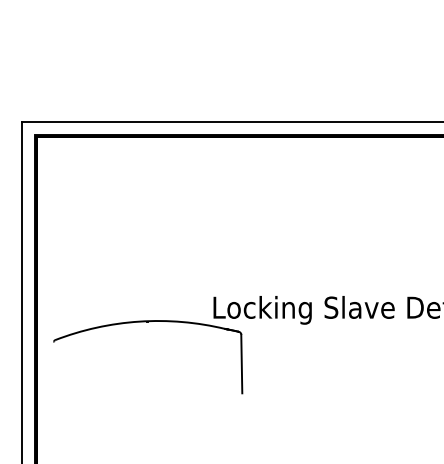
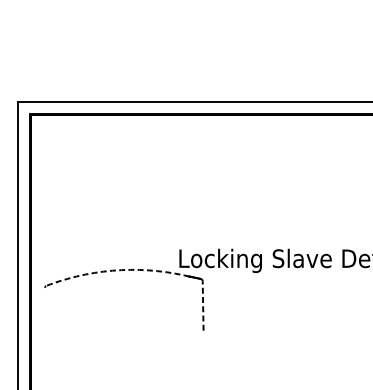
arc: (139, 321) -> (117, 270), solid -> dashed
line: (241, 363) -> (202, 305), solid -> dashed

